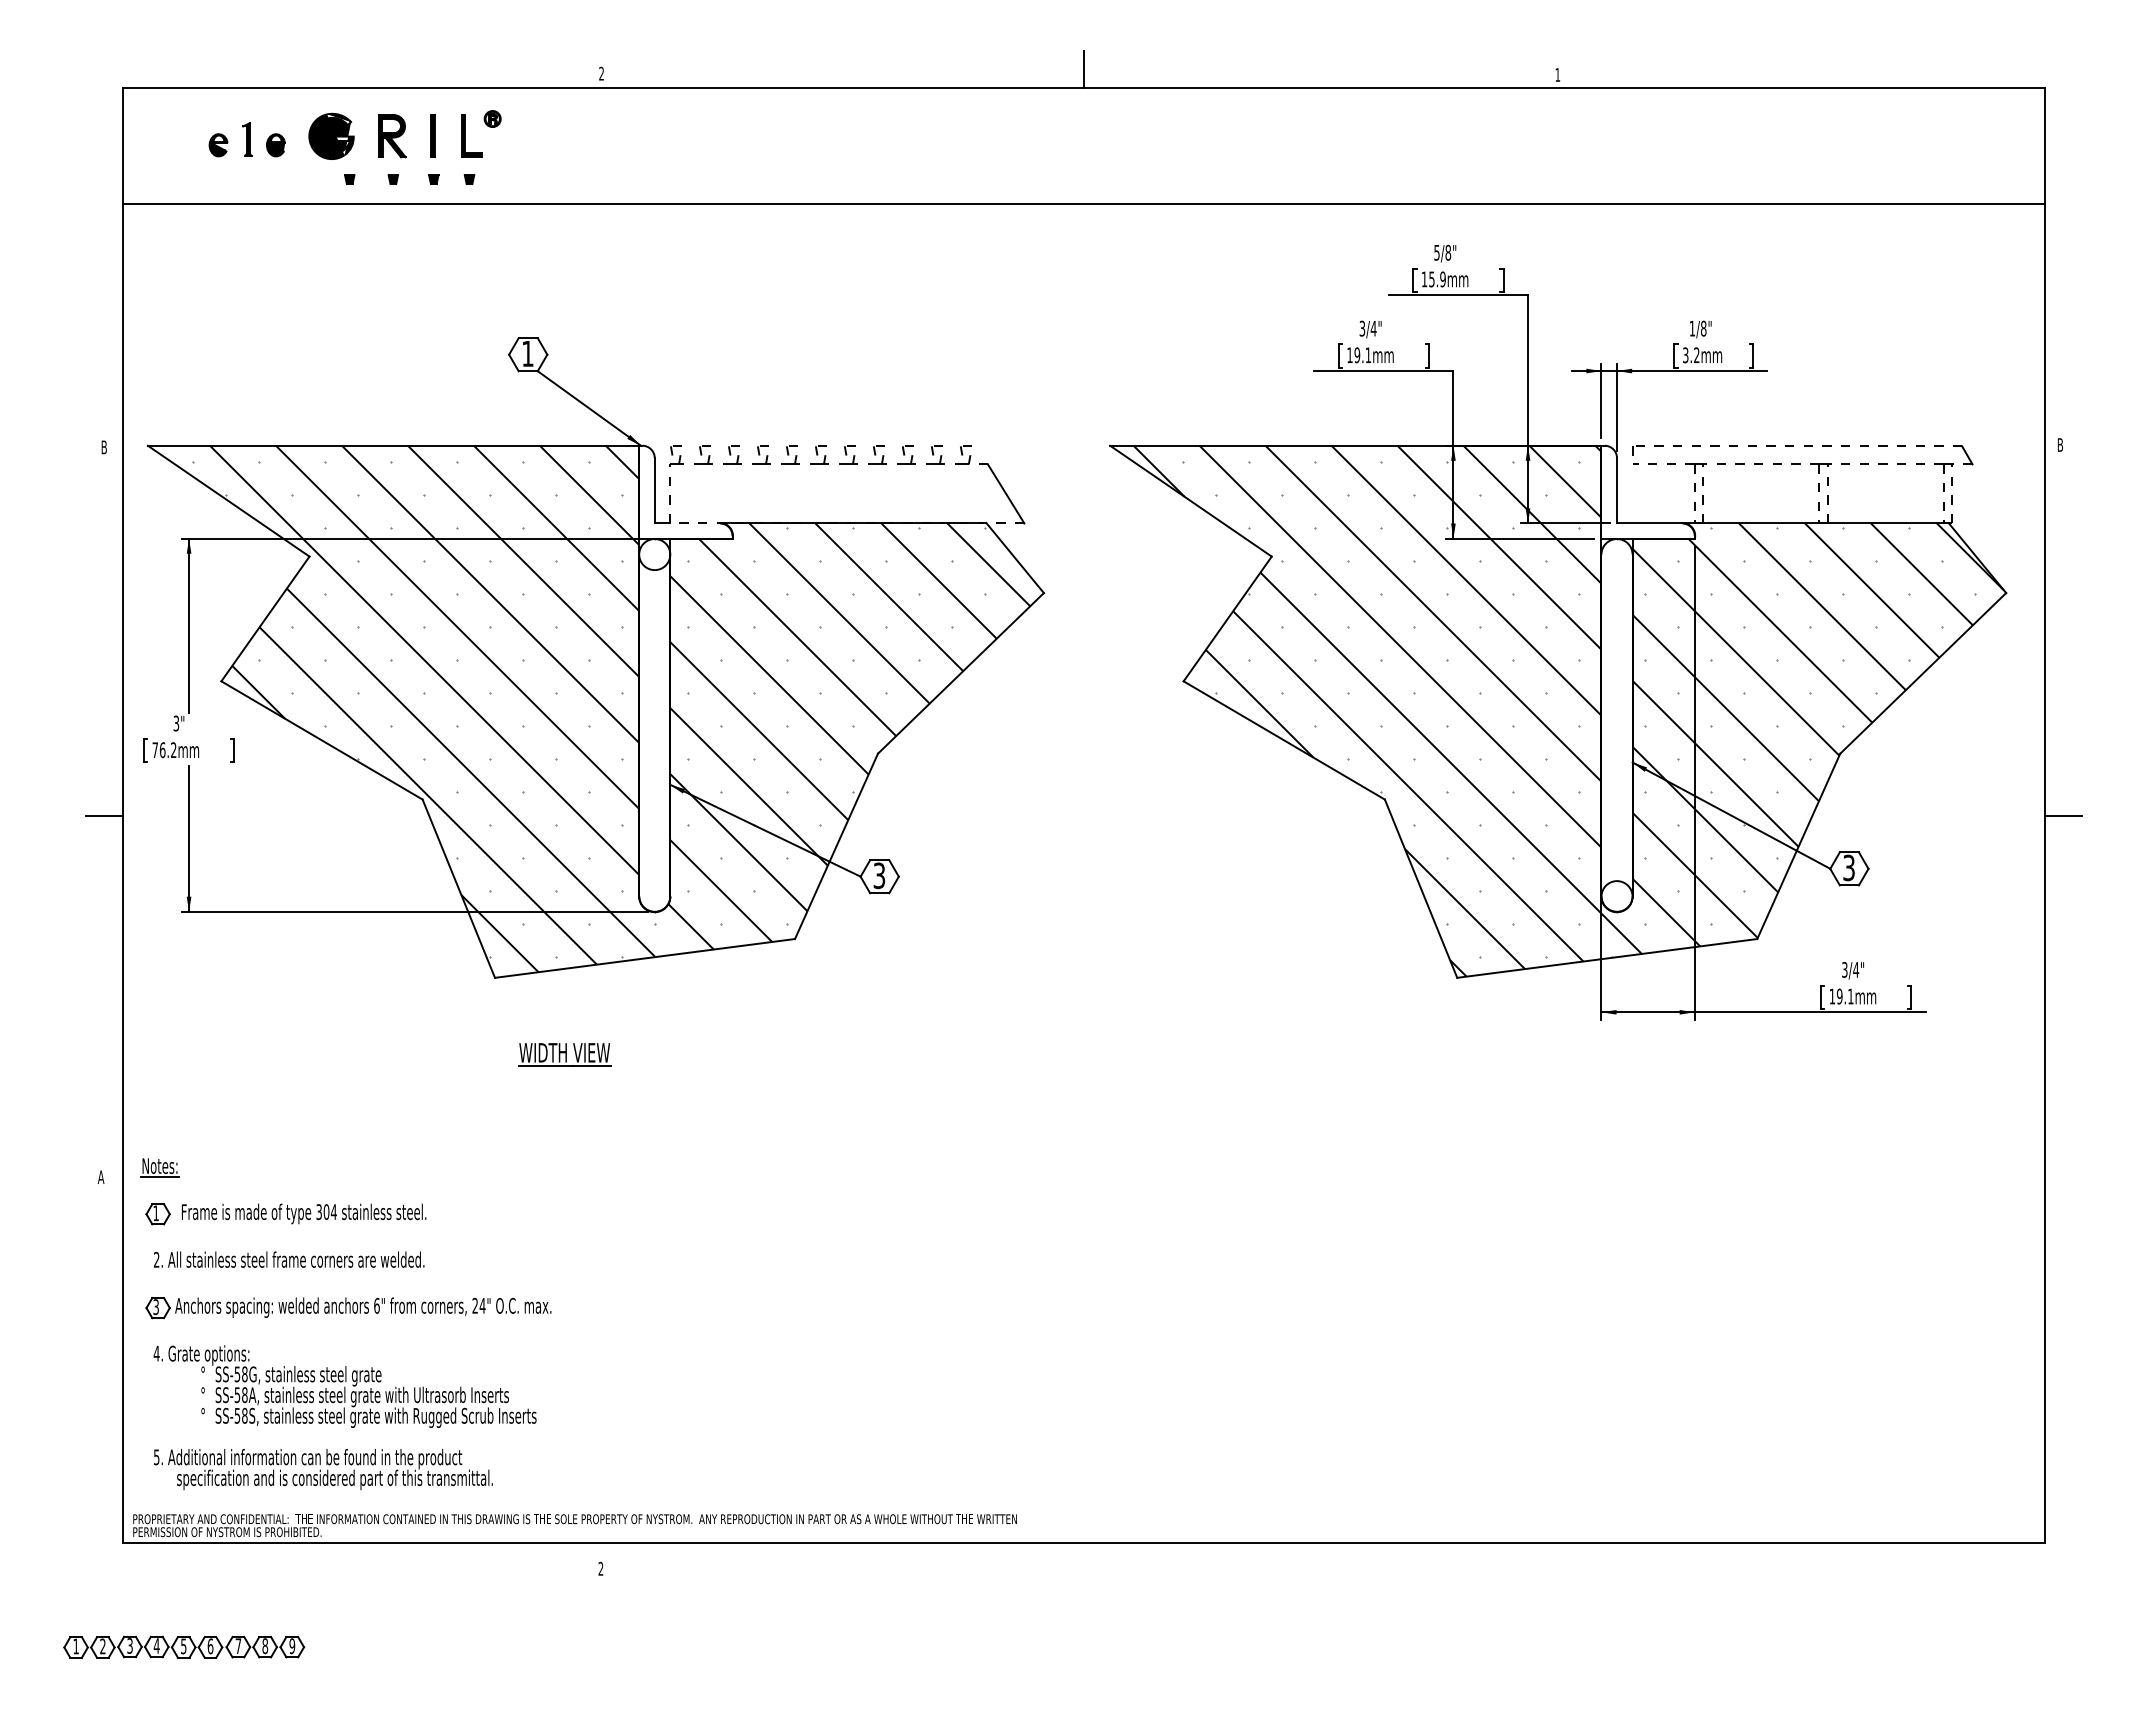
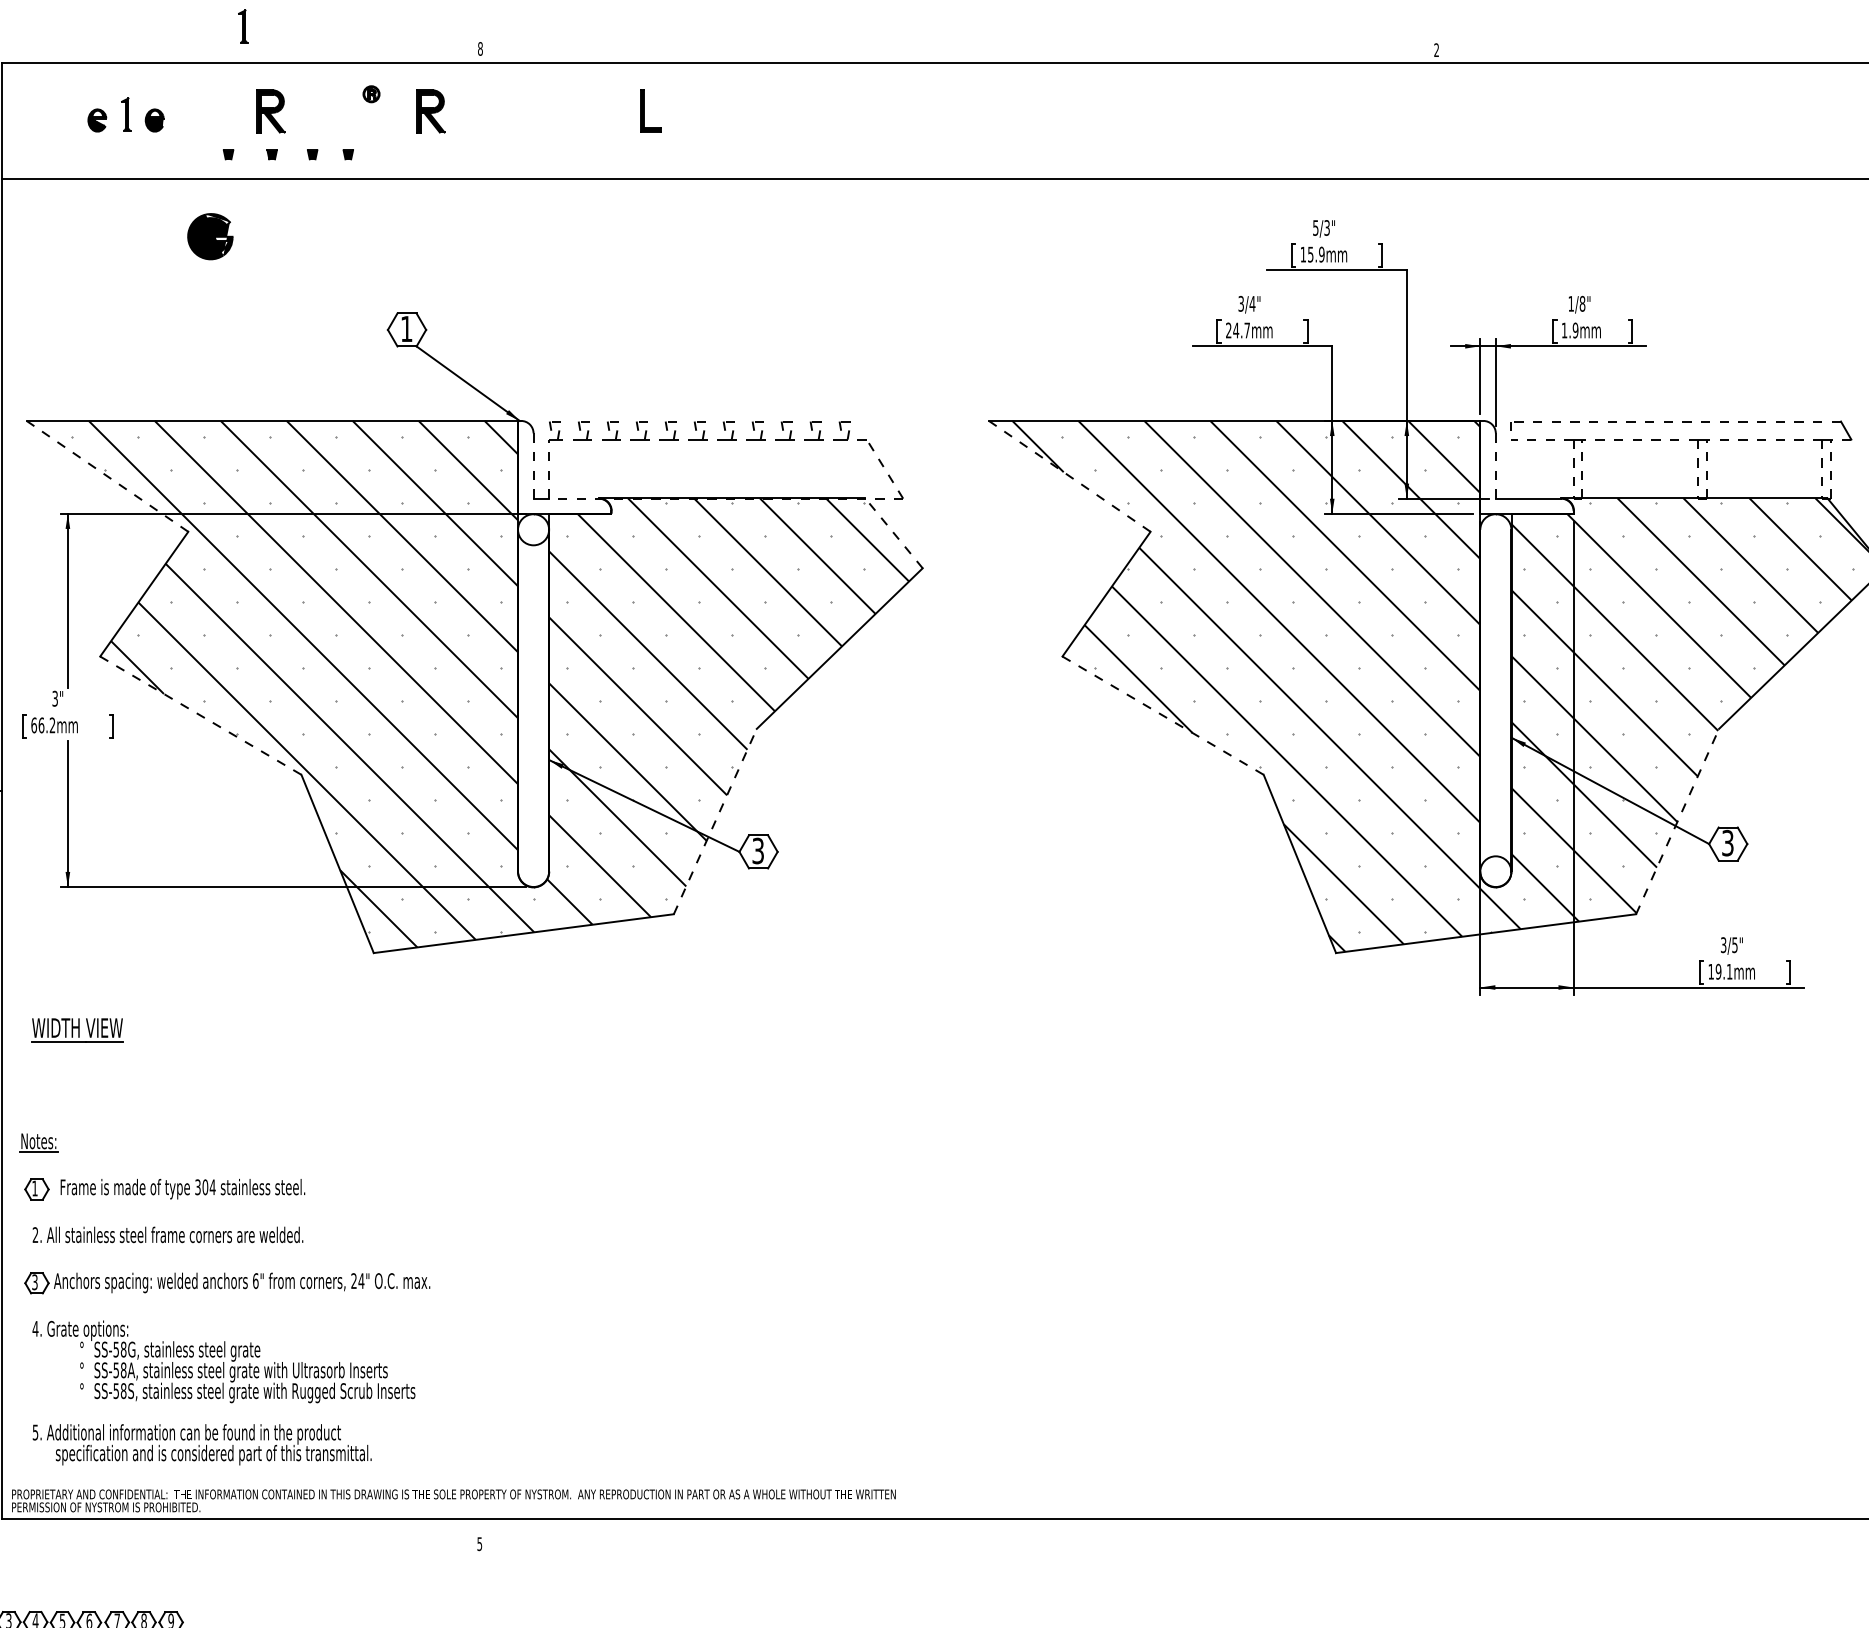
part: (364, 51) -> (243, 26), added
line: (1083, 69) -> (962, 44), removed
text: (601, 73) -> (480, 48), 2 -> 8
text: (1557, 74) -> (1436, 49), 1 -> 2
part: (331, 135) -> (210, 235), moved
part: (432, 135) -> (311, 110), removed
part: (471, 135) -> (650, 110), moved
part: (552, 136) -> (431, 111), added
text: (1448, 252) -> (1327, 227), 5/8" -> 5/3"
text: (1359, 355) -> (1238, 330), 19.1mm -> 24.7mm
text: (1691, 355) -> (1570, 330), 3.2mm -> 1.9mm
line: (654, 490) -> (533, 465), solid -> dashed
line: (1617, 490) -> (1496, 465), solid -> dashed
line: (1006, 493) -> (885, 468), solid -> dashed
line: (229, 501) -> (108, 476), solid -> dashed
line: (1191, 501) -> (1070, 476), solid -> dashed
line: (1014, 557) -> (893, 532), solid -> dashed
line: (322, 740) -> (201, 715), solid -> dashed
line: (1284, 740) -> (1163, 715), solid -> dashed
text: (155, 750) -> (34, 725), 76.2mm -> 66.2mm
line: (836, 846) -> (715, 821), solid -> dashed
line: (1798, 846) -> (1677, 821), solid -> dashed
text: (1856, 969) -> (1735, 944), 3/4" -> 3/5"
part: (564, 1054) -> (77, 1029), moved
text: (600, 1568) -> (479, 1543), 2 -> 5

